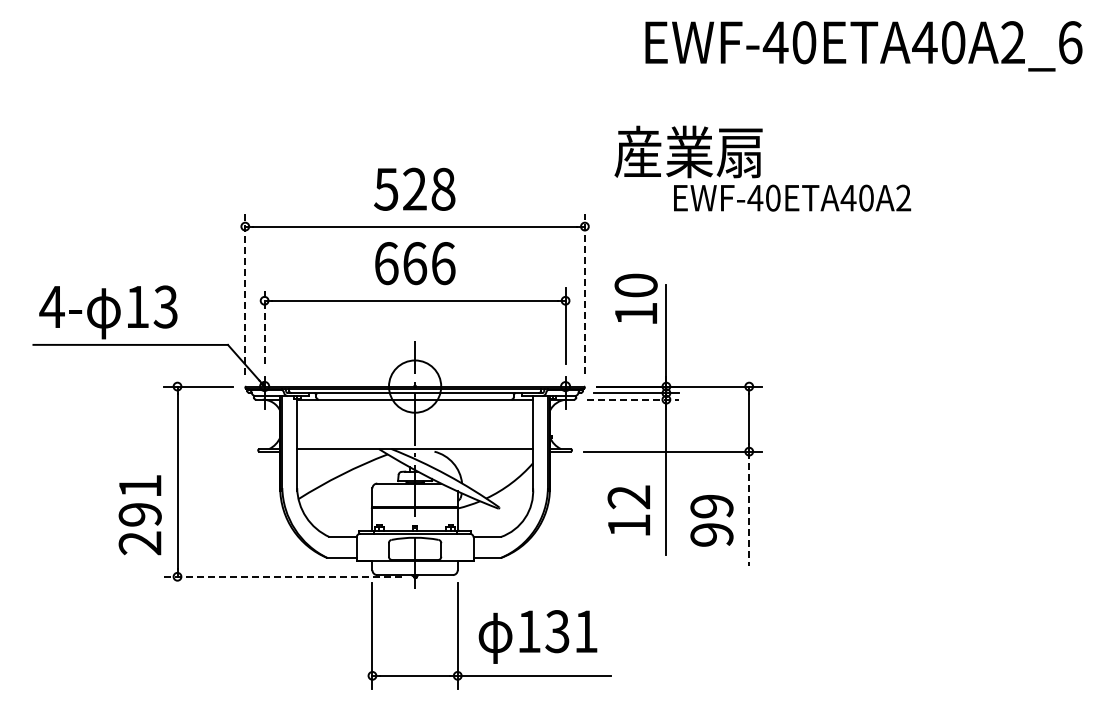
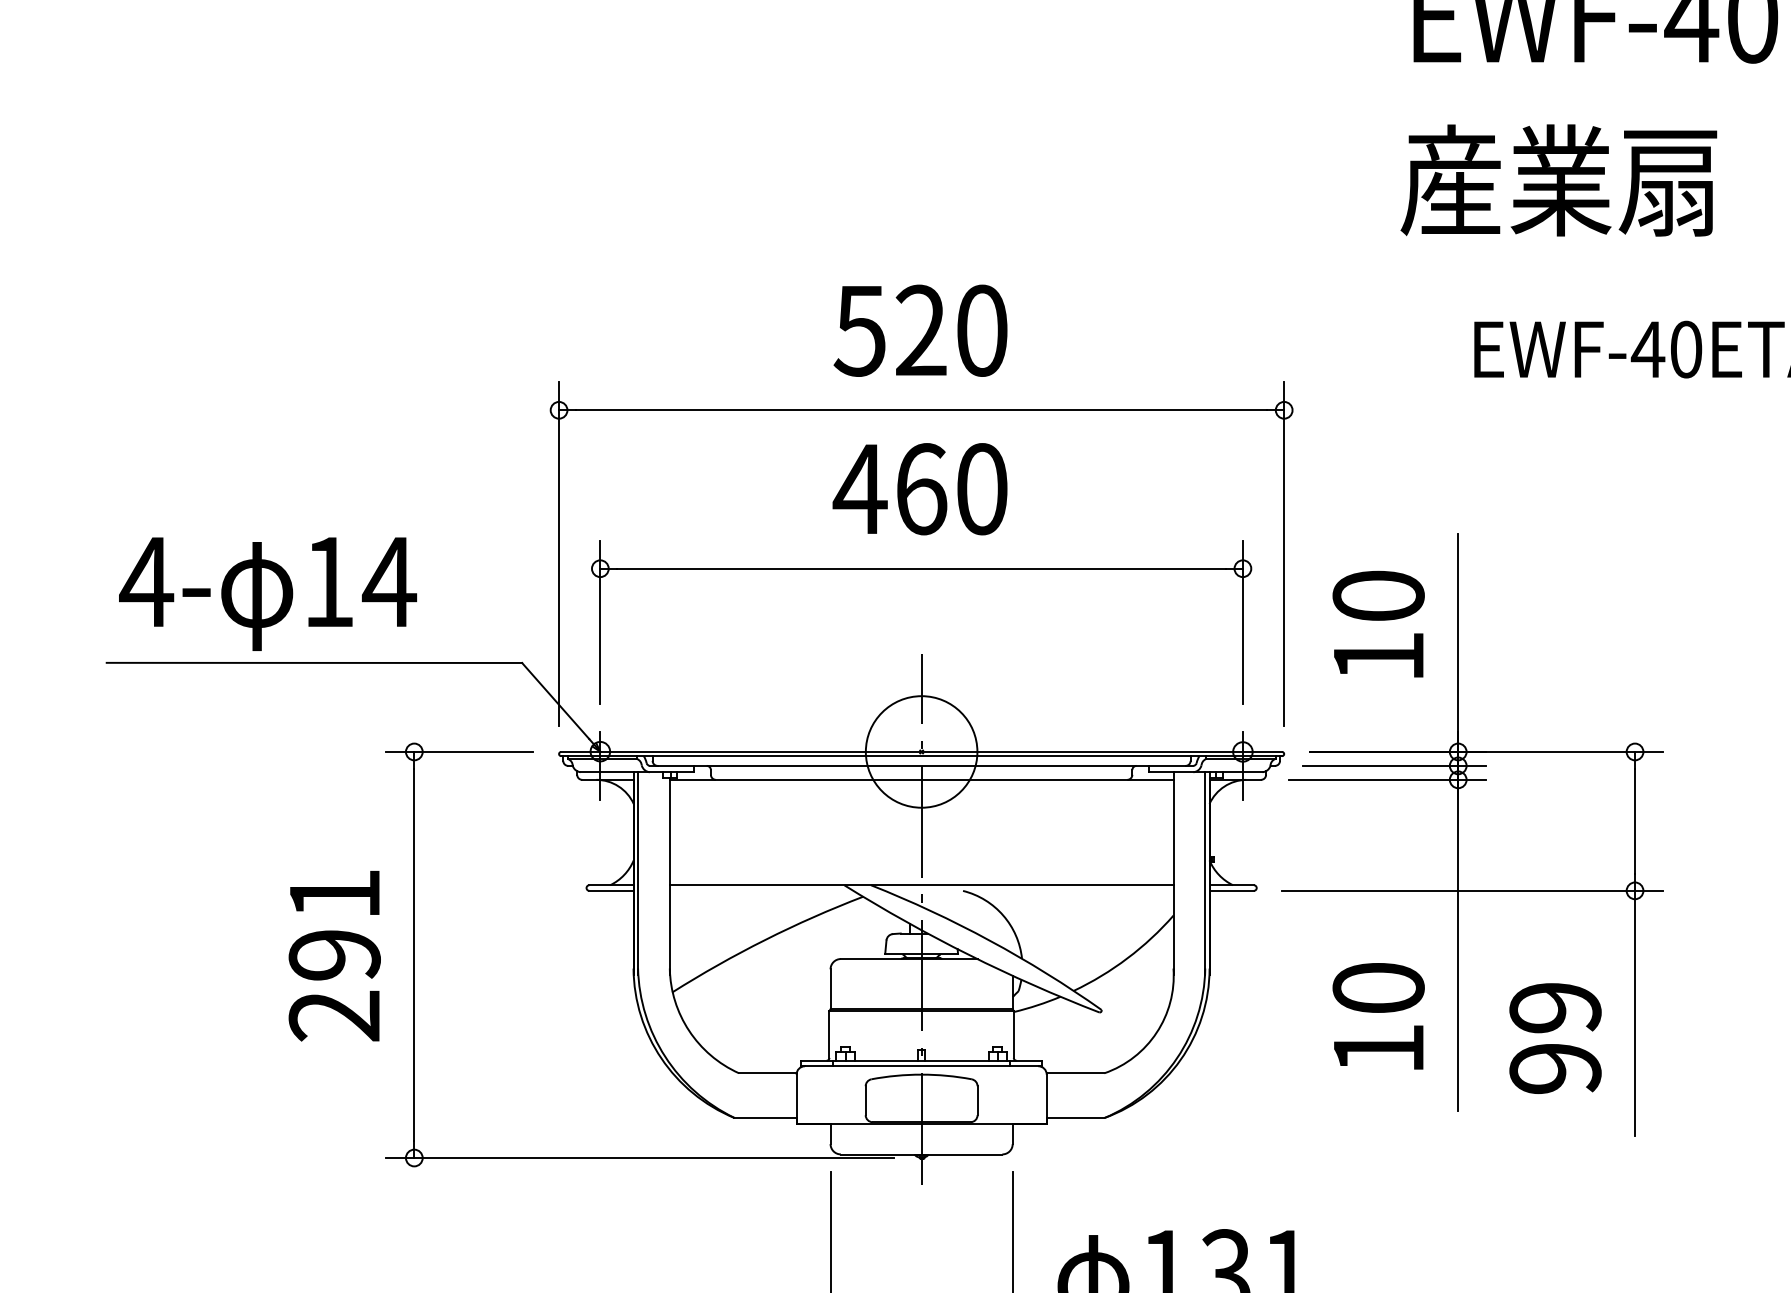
text: (688, 151) -> (1558, 179), moved
text: (443, 188) -> (982, 328), 528 -> 520
text: (414, 263) -> (920, 489), 666 -> 460
line: (245, 293) -> (559, 553), dashed -> solid
line: (584, 293) -> (1283, 553), dashed -> solid
text: (635, 298) -> (1377, 623), moved
text: (165, 306) -> (388, 580), 13 -> 14
line: (264, 325) -> (600, 621), dashed -> solid
line: (633, 399) -> (1387, 779), dashed -> solid
text: (628, 497) -> (1377, 988), 12 -> 10
line: (749, 509) -> (1635, 1014), dashed -> solid
text: (139, 515) -> (333, 956), moved
line: (283, 576) -> (640, 1157), dashed -> solid

